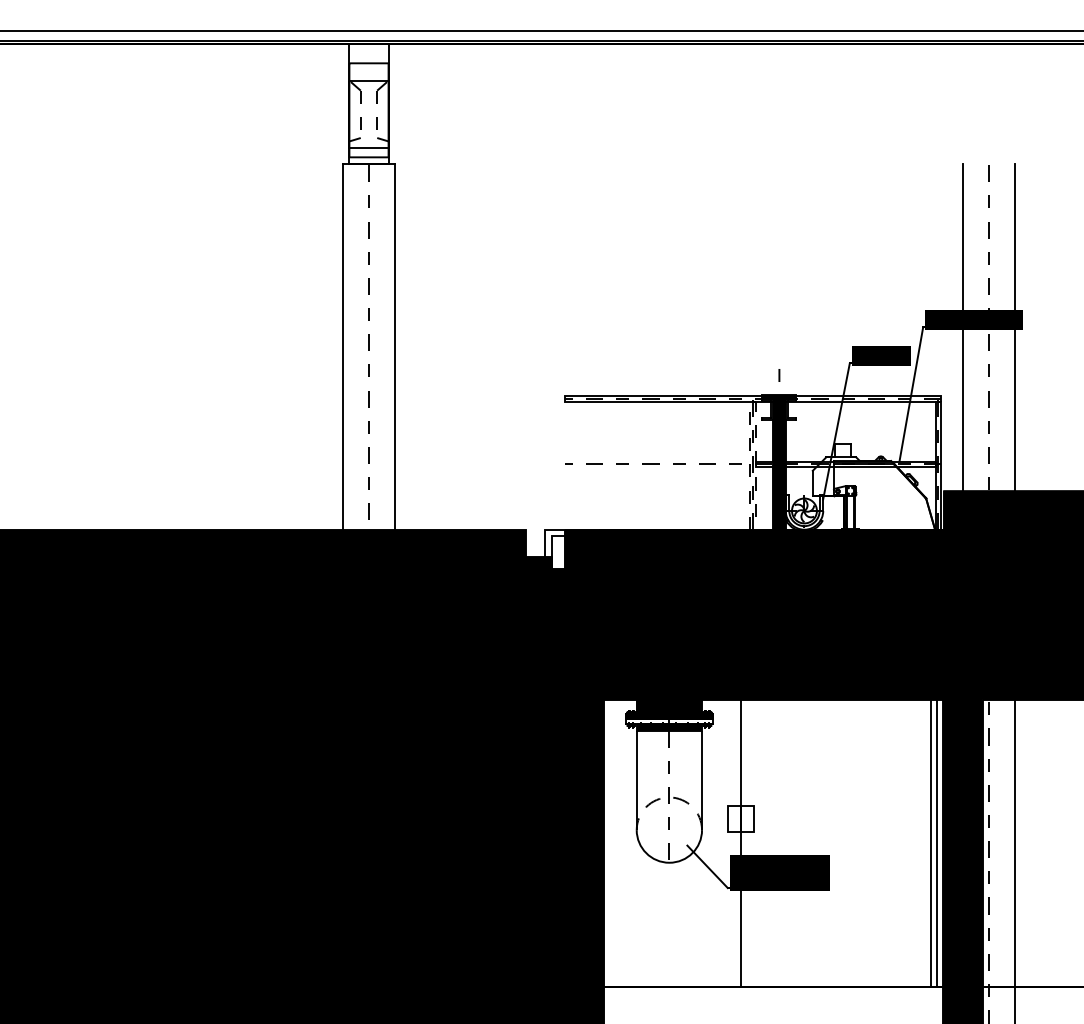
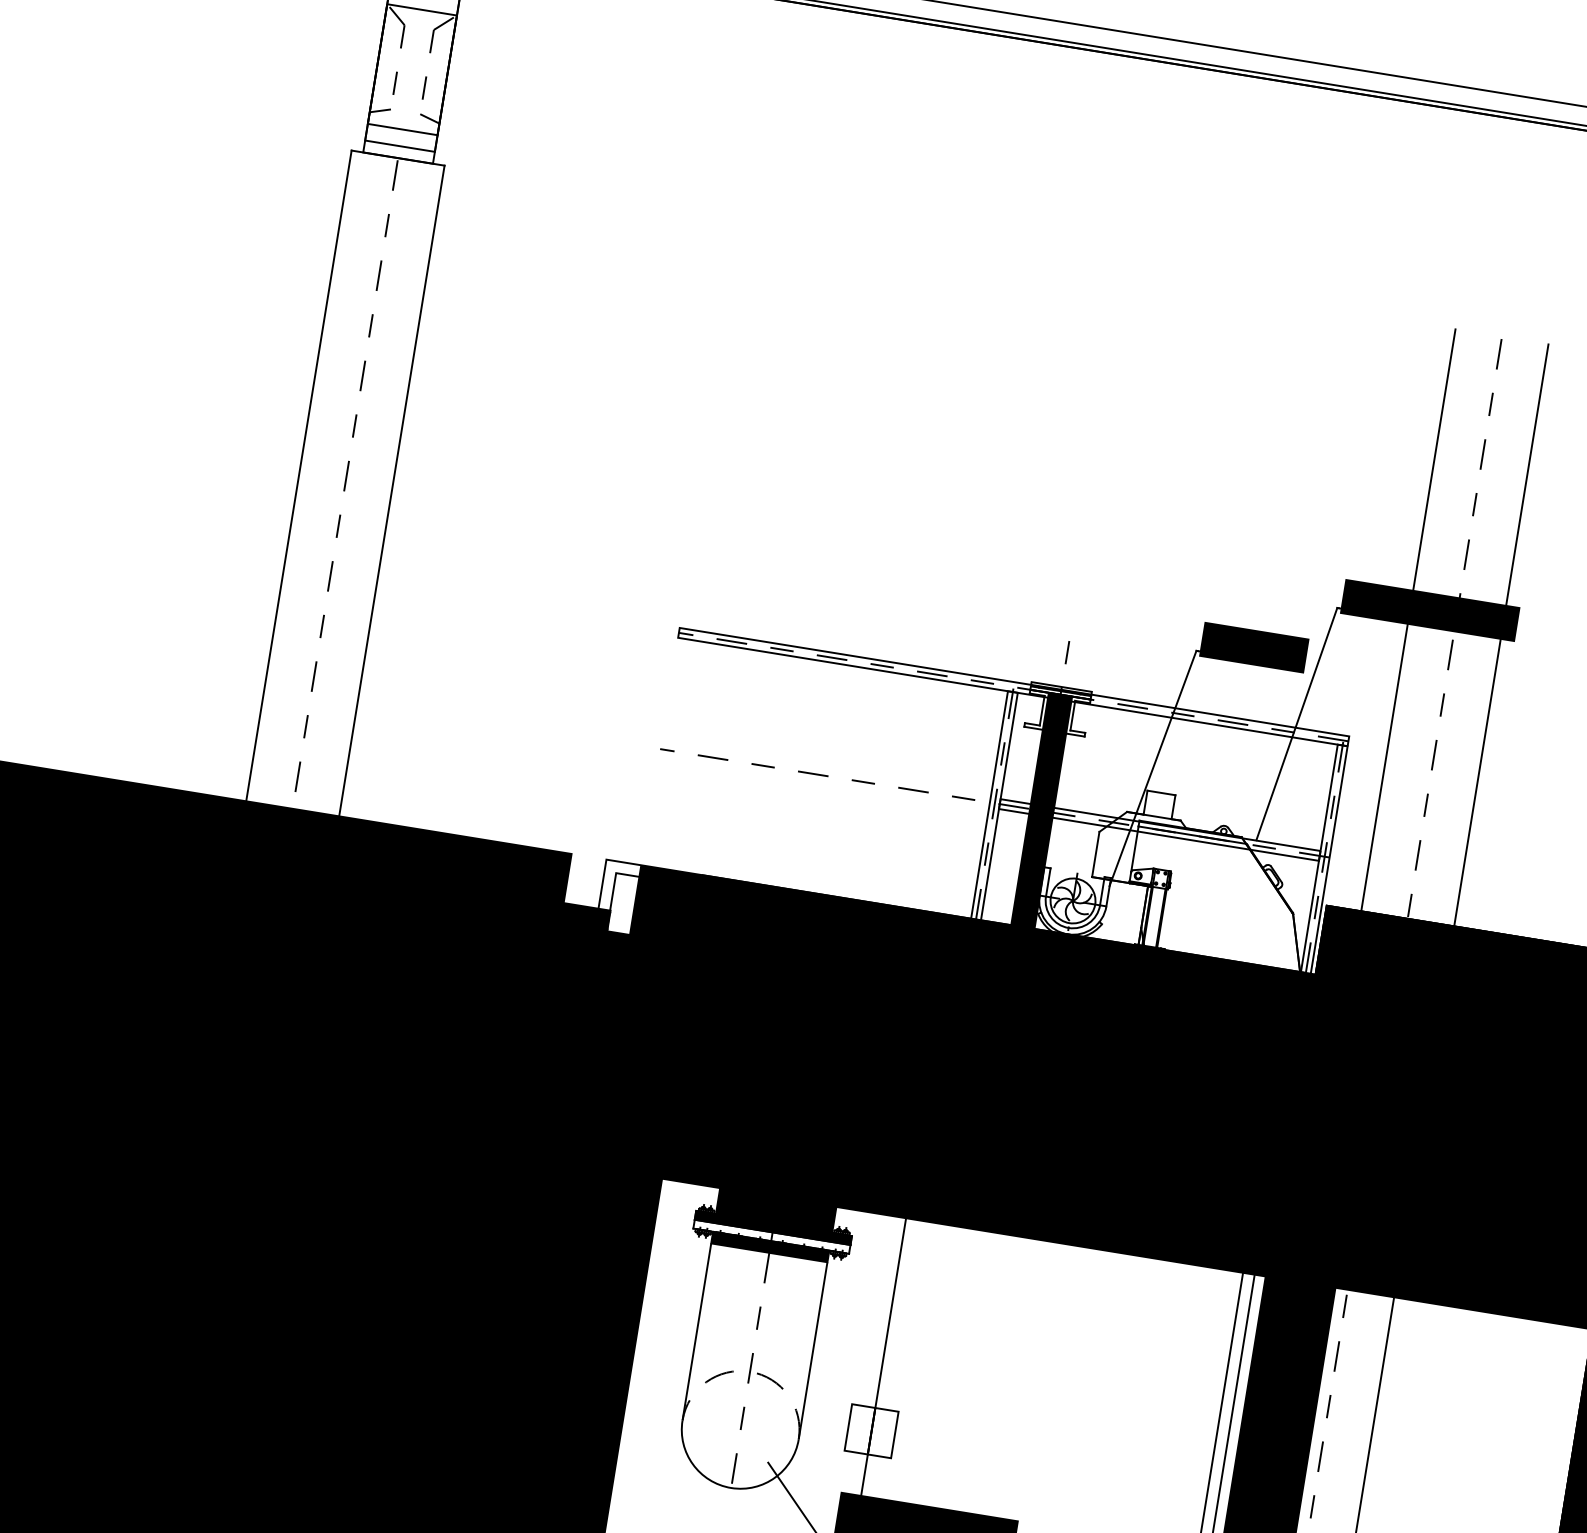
line: (753, 401) -> (1013, 691), dashed -> solid

